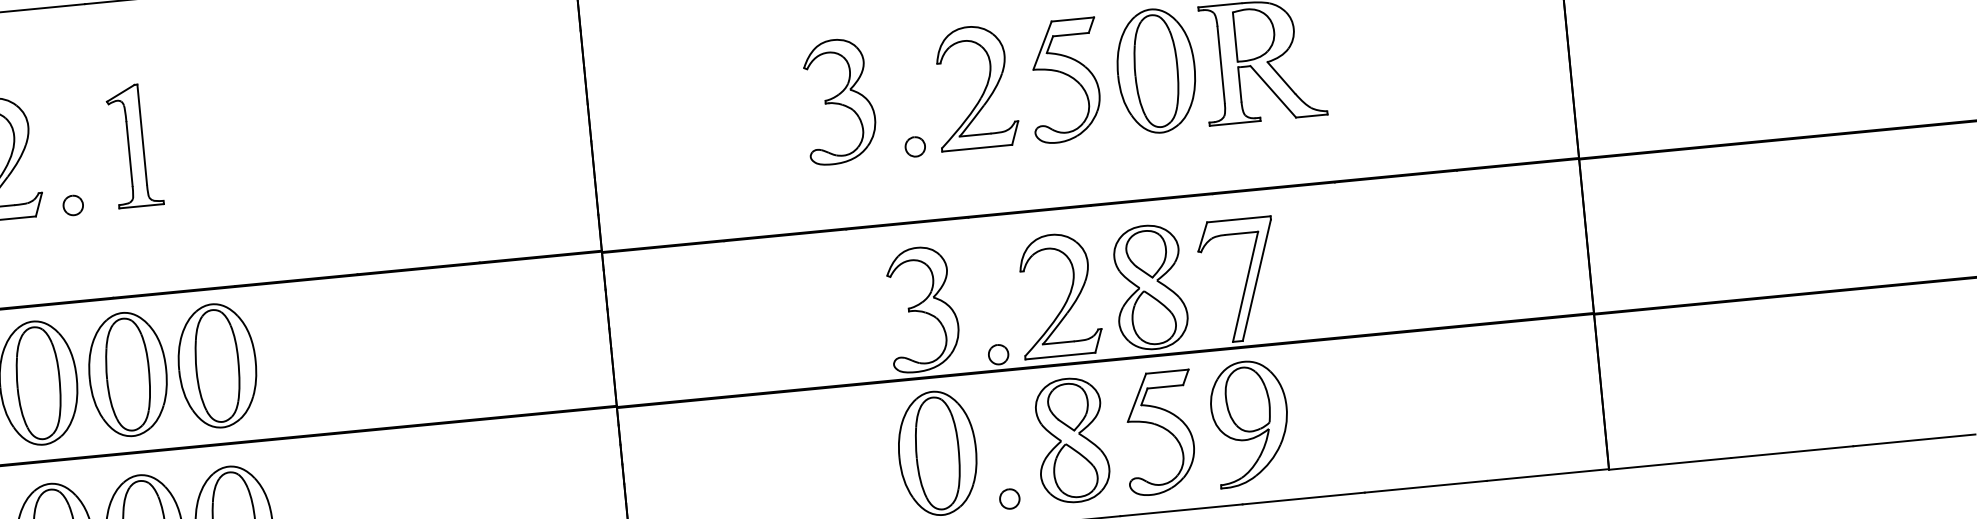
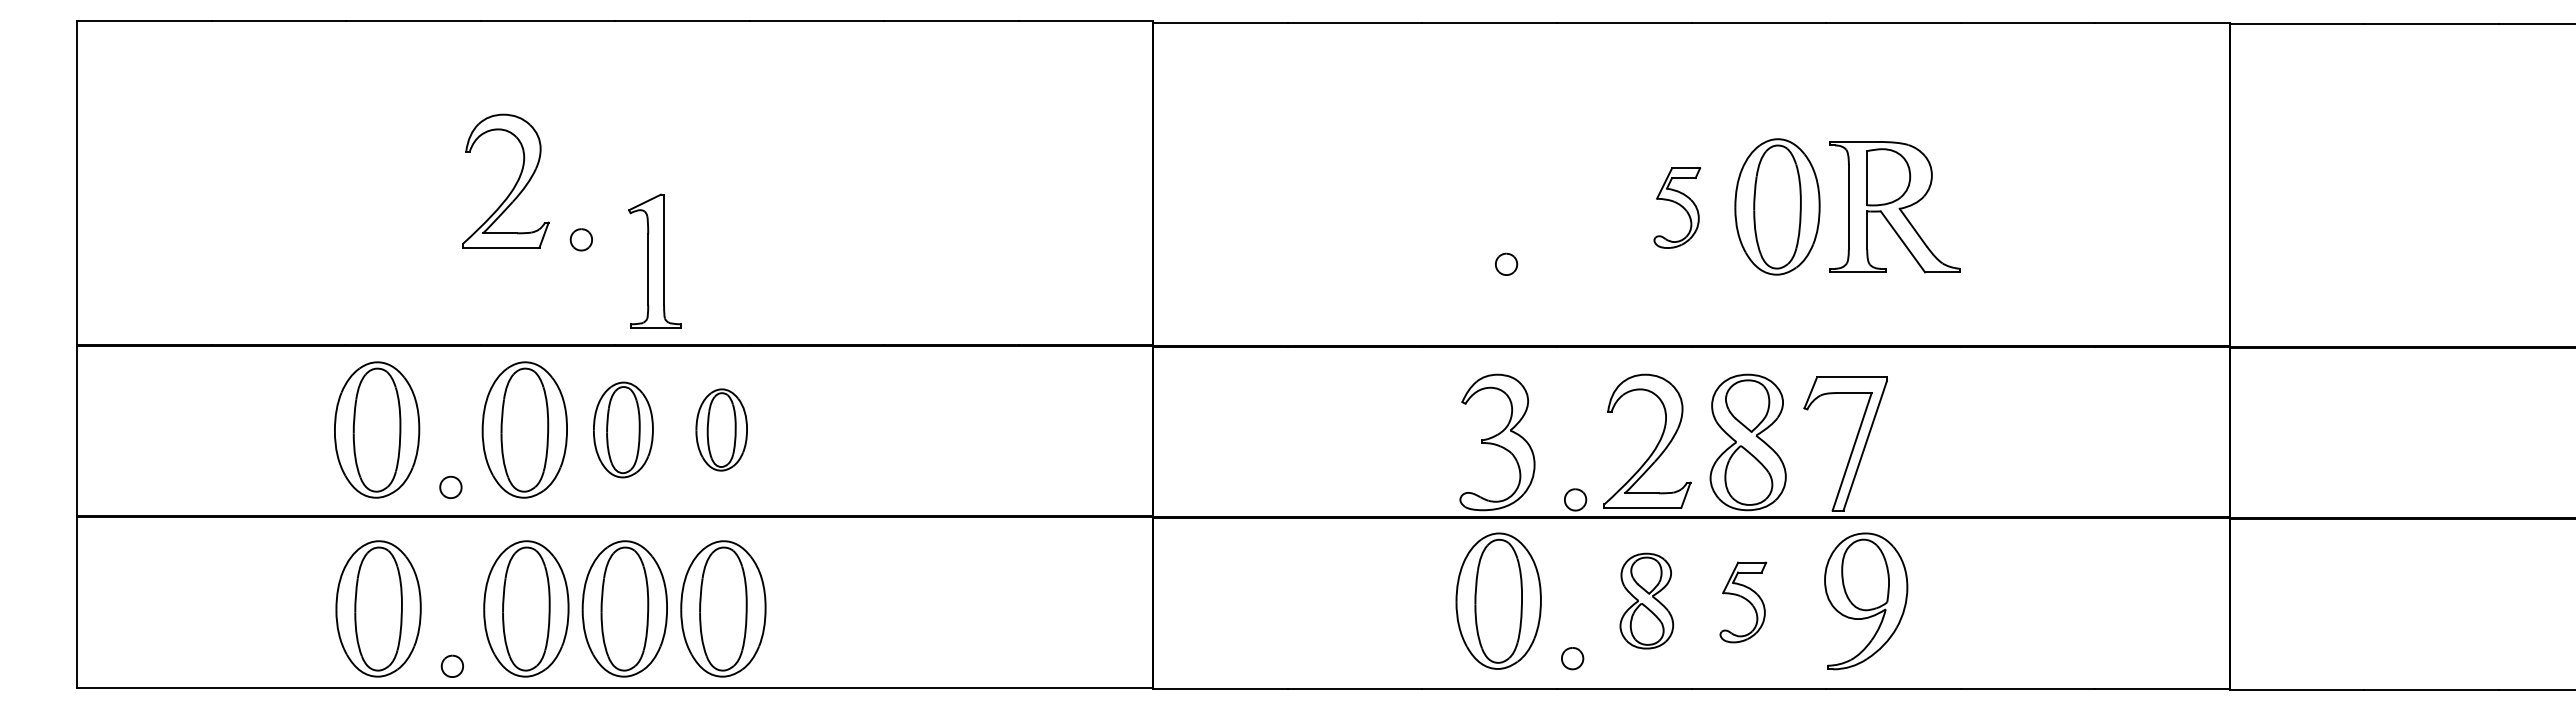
part: (1065, 80) -> (1677, 207), size x0.6
part: (984, 89) -> (1587, 209), removed
part: (839, 101) -> (1428, 206), removed
part: (134, 145) -> (654, 260), moved
part: (217, 365) -> (721, 429), size x0.6
part: (128, 373) -> (623, 429), size x0.7
part: (1250, 423) -> (1866, 601), moved
part: (1160, 433) -> (1743, 602), size x0.6
part: (1071, 439) -> (1646, 600), size x0.7

